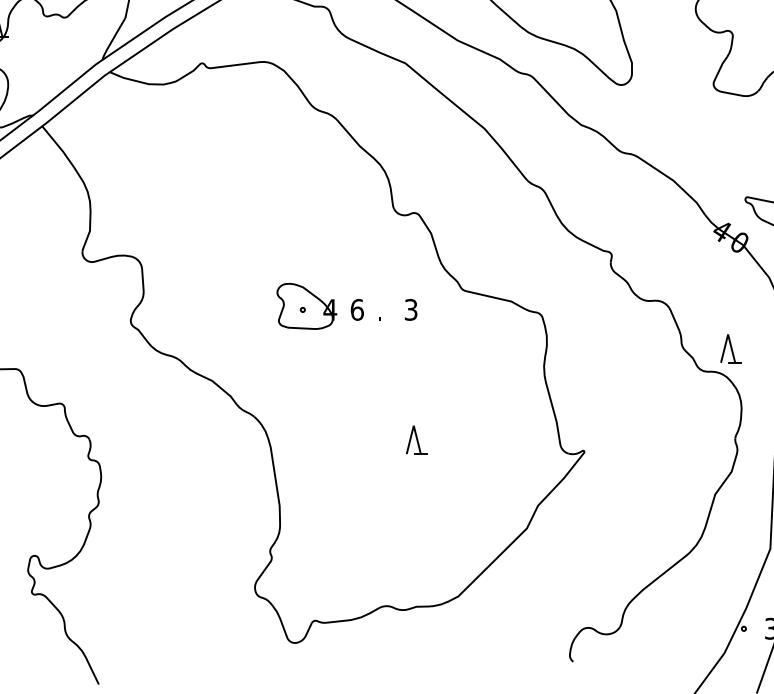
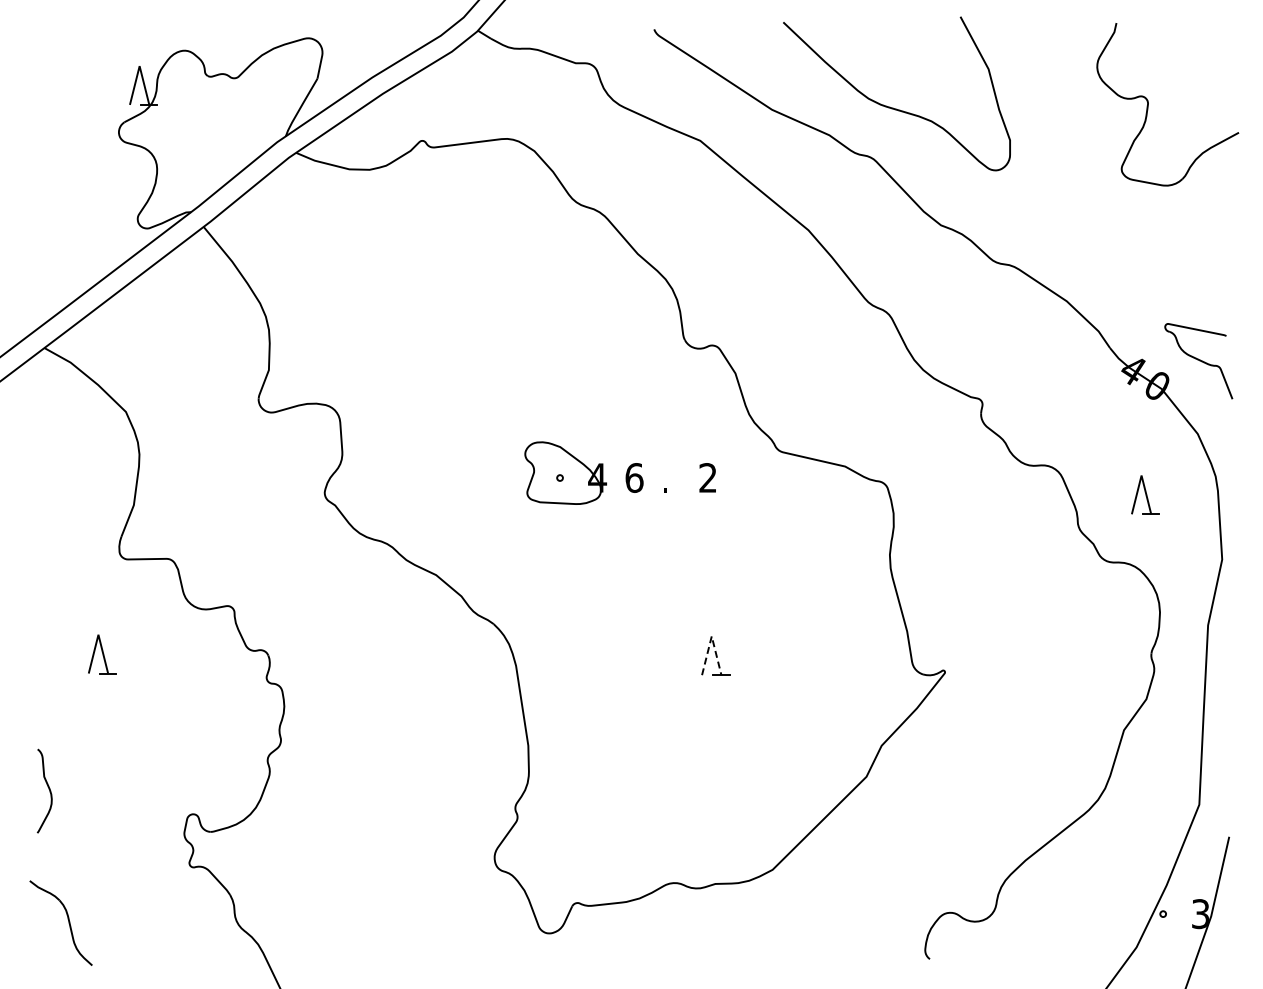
text: (410, 309) -> (707, 477), 3 -> 2
part: (731, 348) -> (1145, 494), moved
line: (413, 425) -> (711, 636), solid -> dashed

